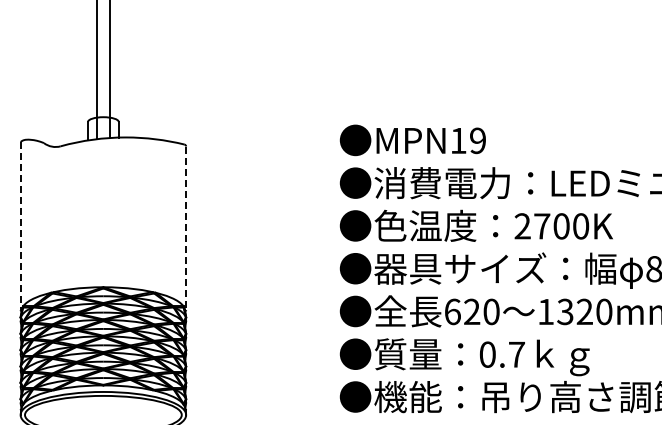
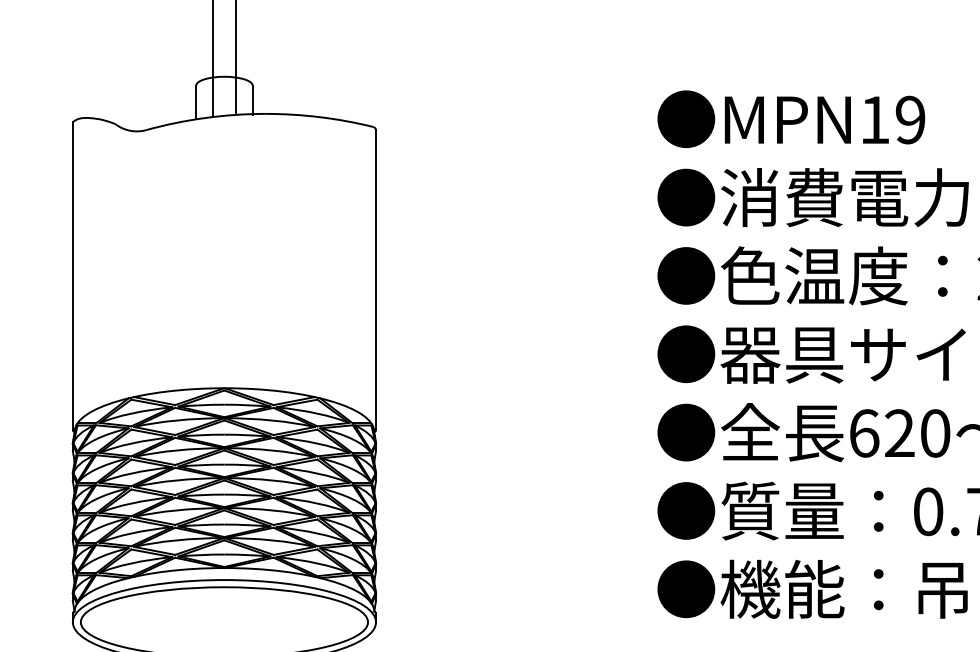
line: (20, 226) -> (72, 276), dashed -> solid
line: (186, 228) -> (376, 280), dashed -> solid

